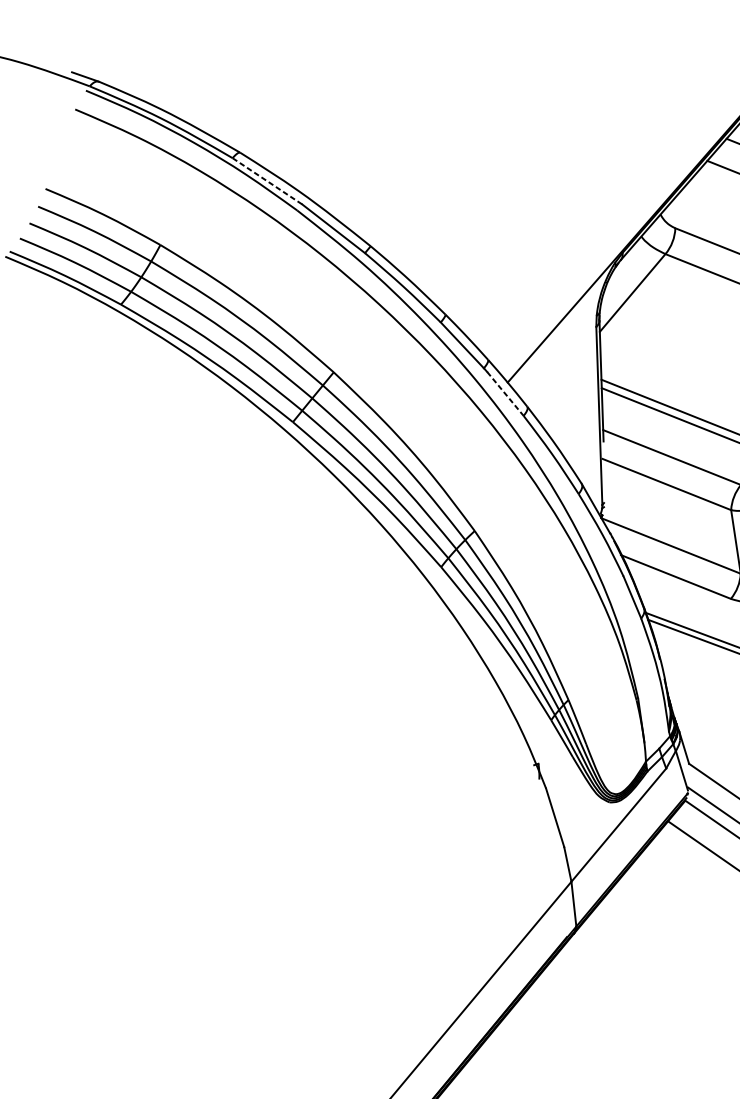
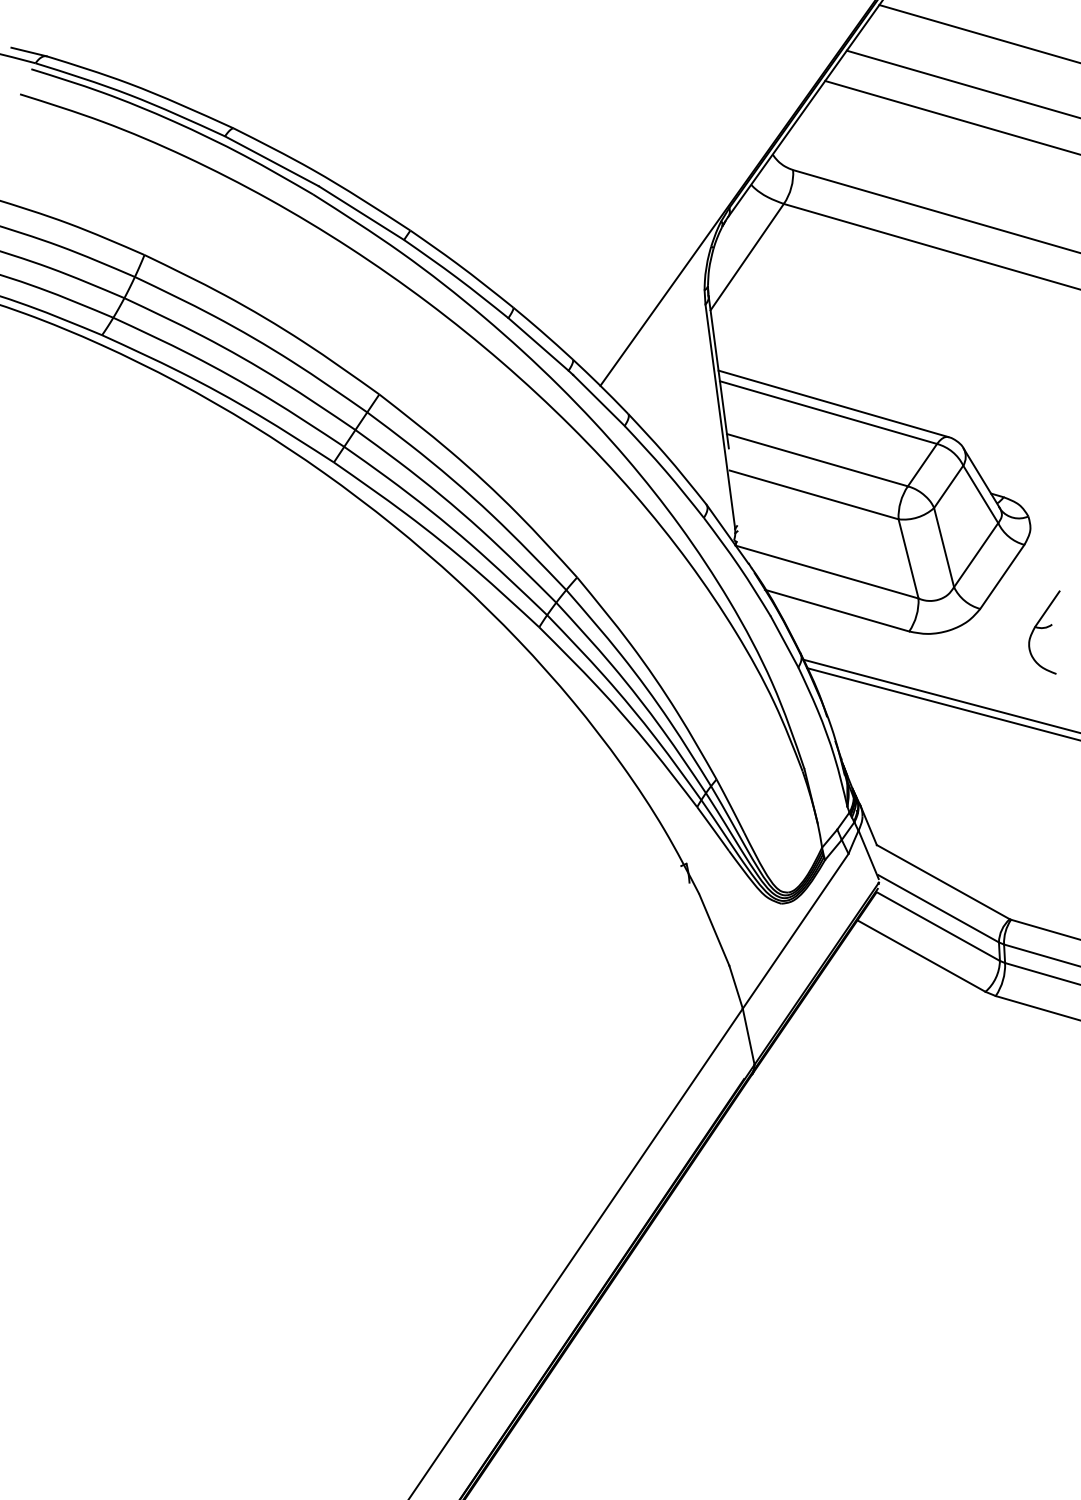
line: (267, 181) -> (272, 161), dashed -> solid
line: (505, 394) -> (599, 400), dashed -> solid

